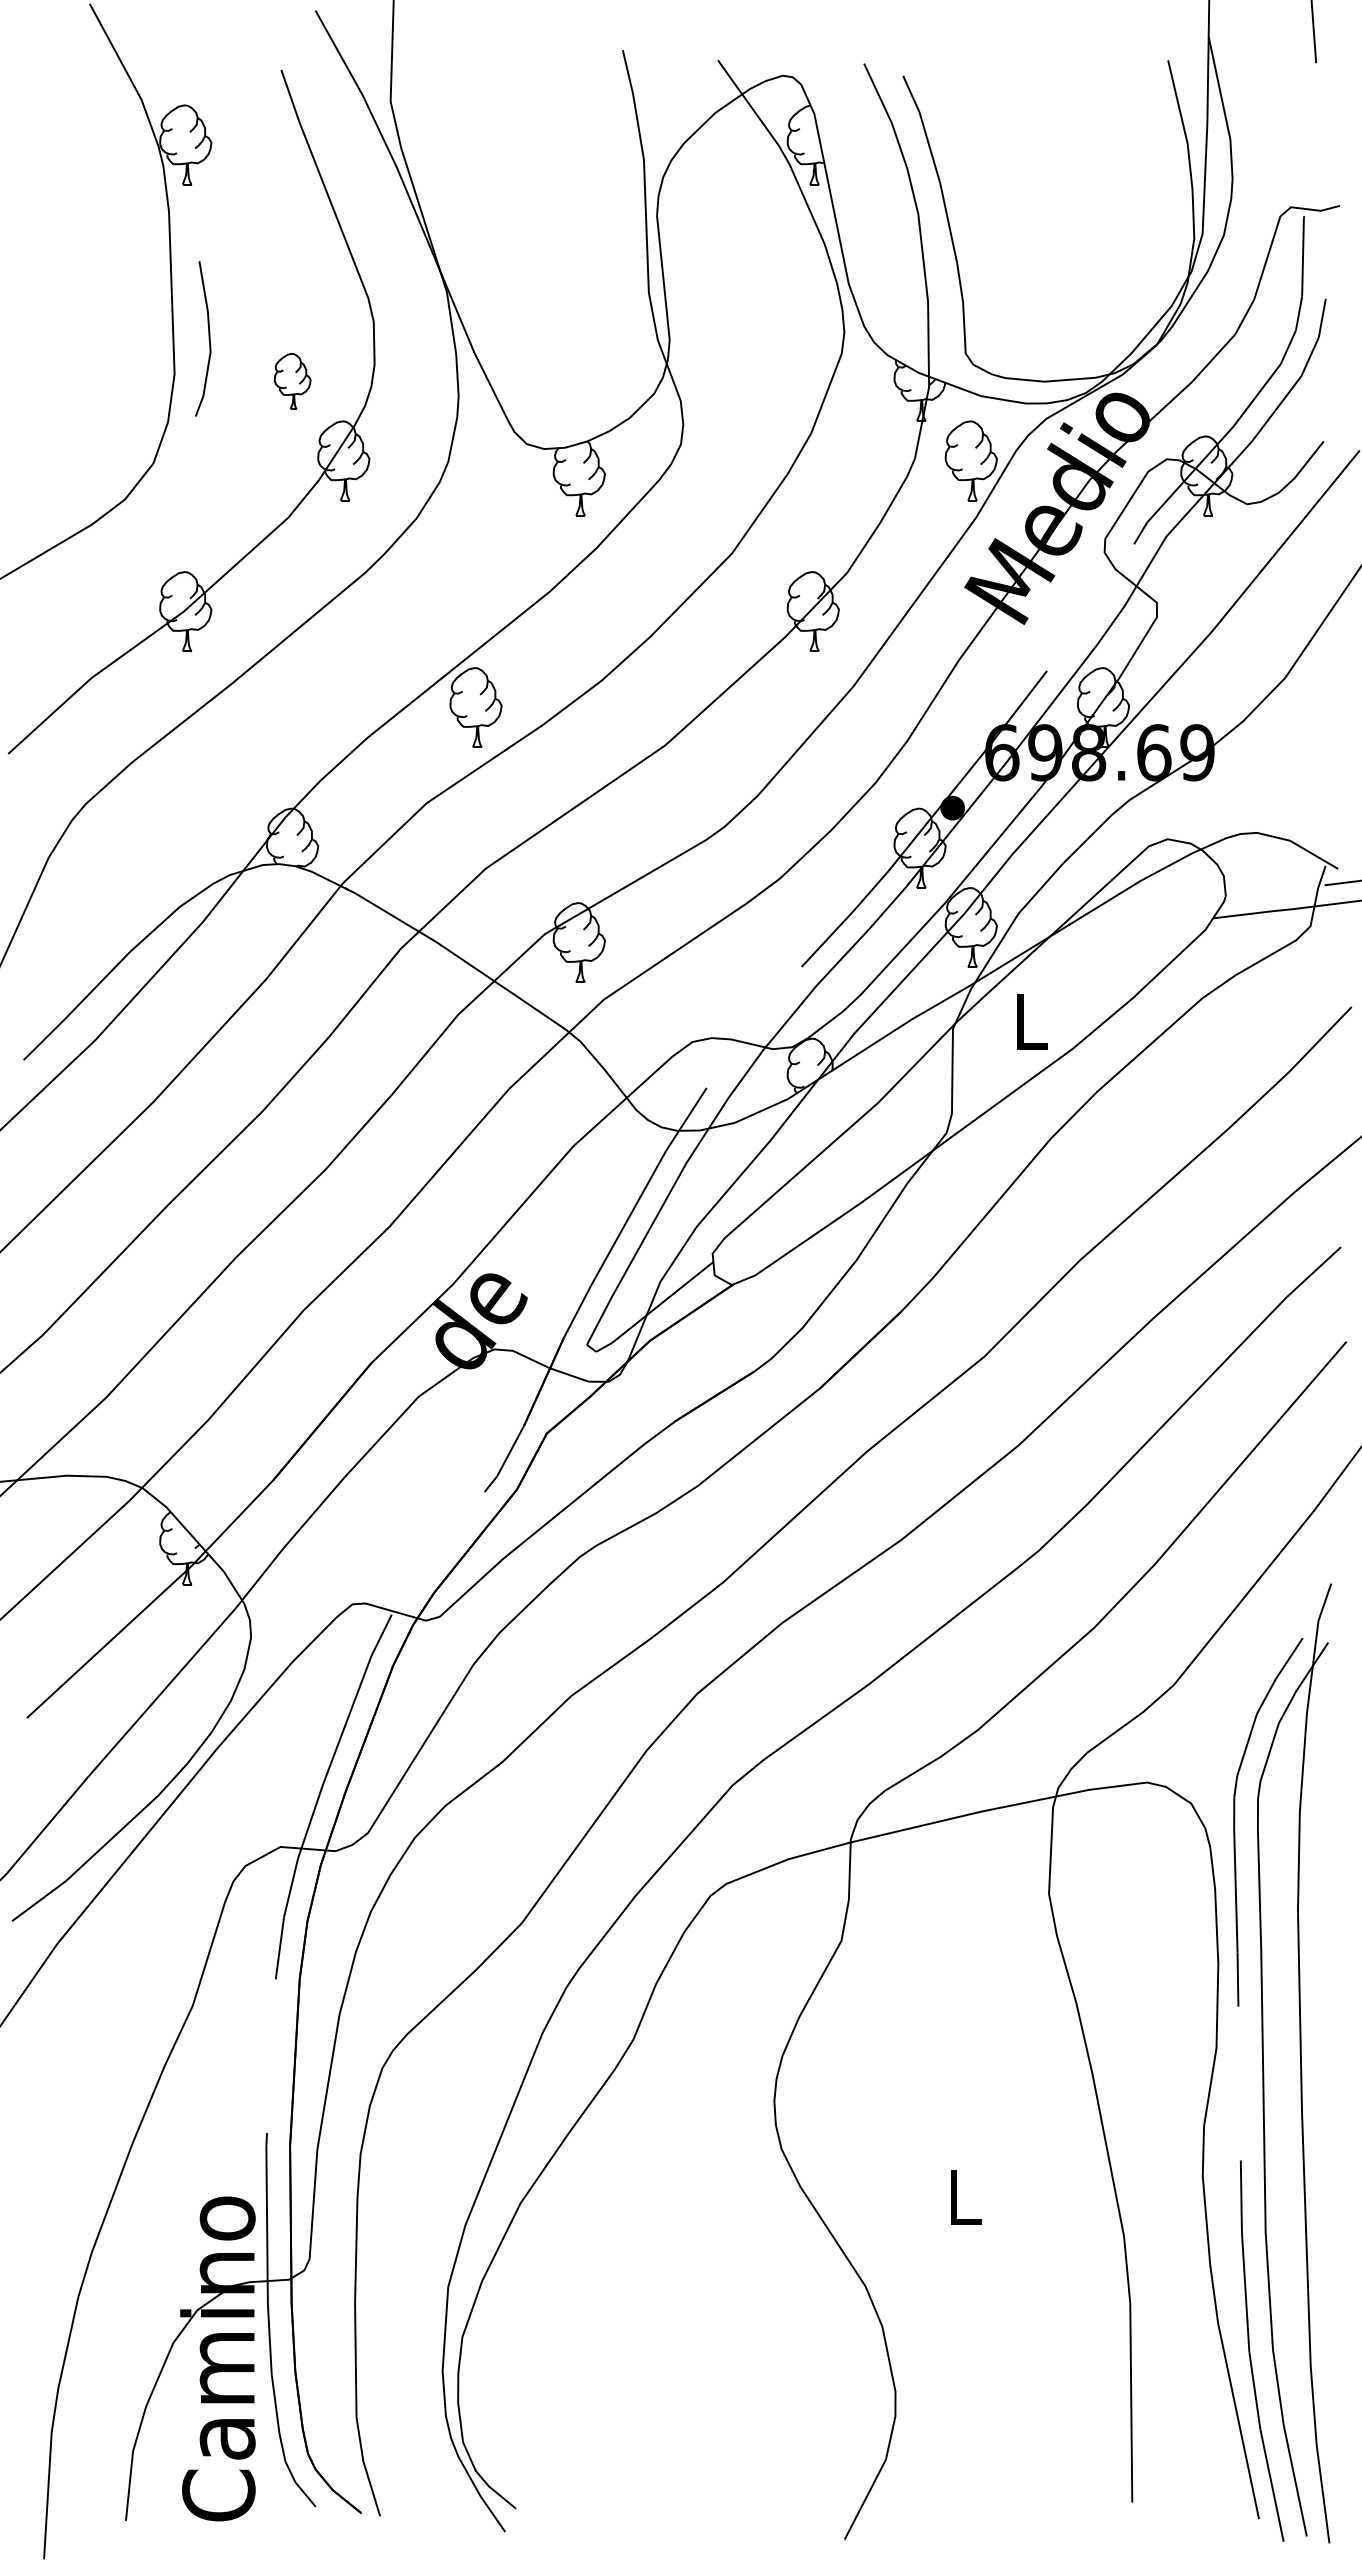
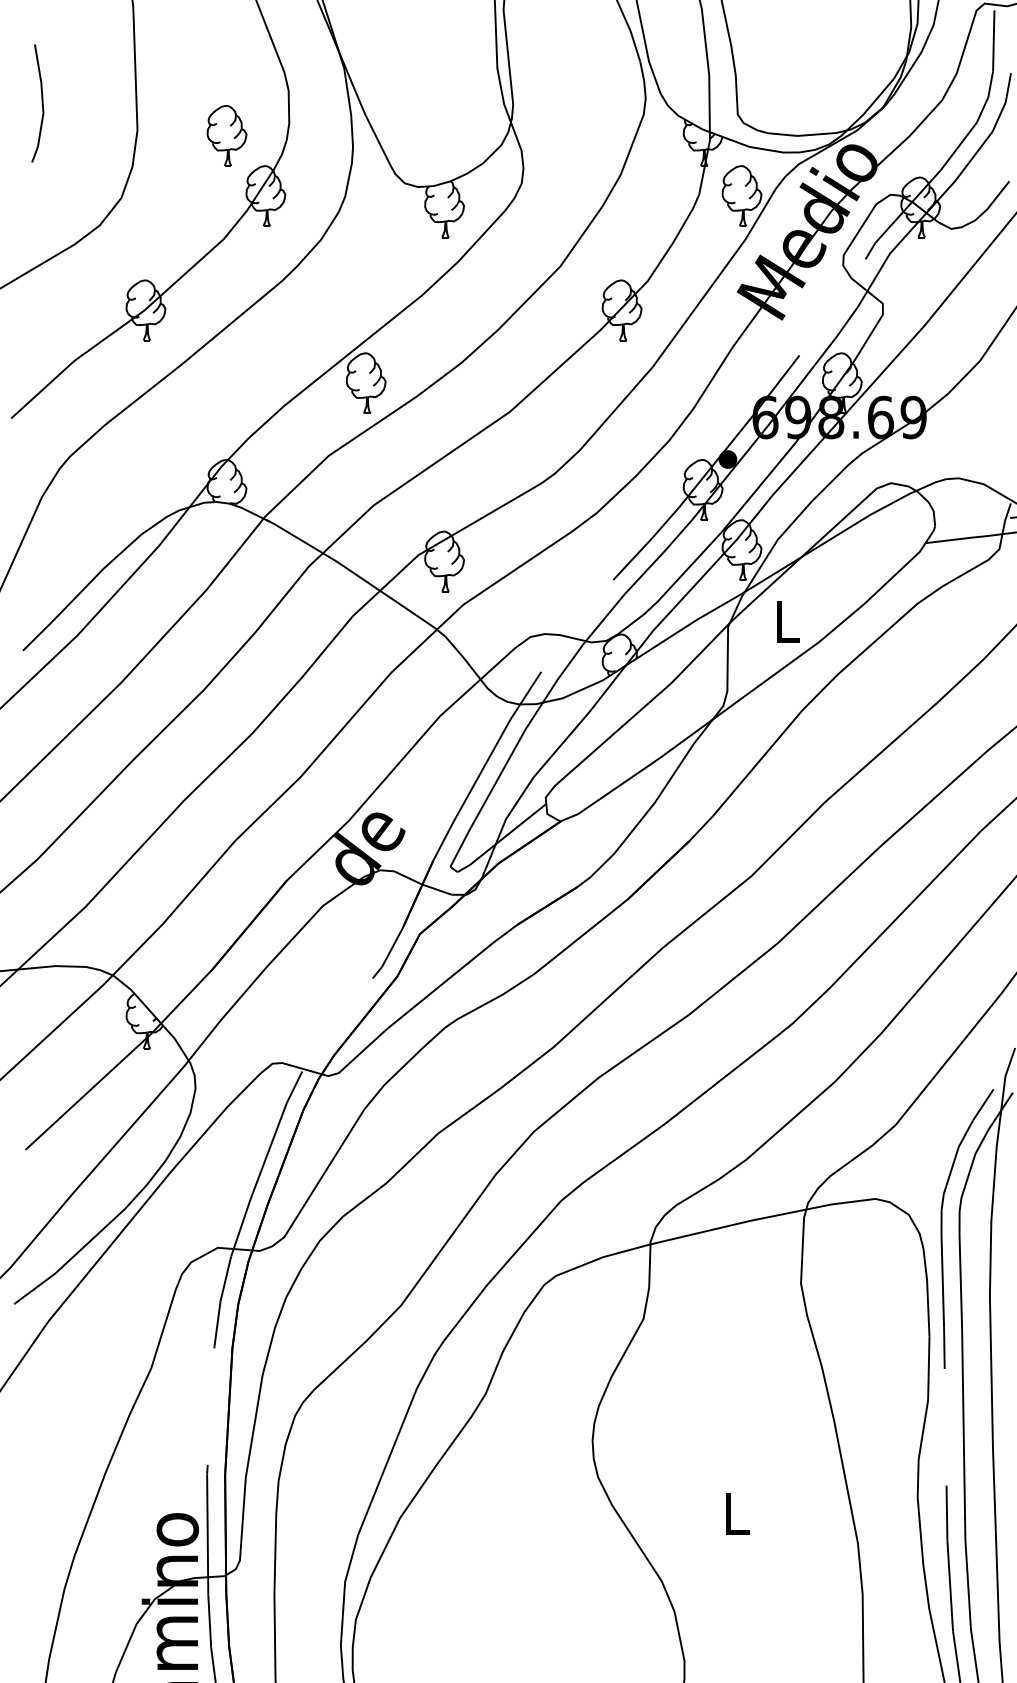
line: (208, 338) -> (41, 103), moved
part: (292, 381) -> (226, 135), size x1.43

